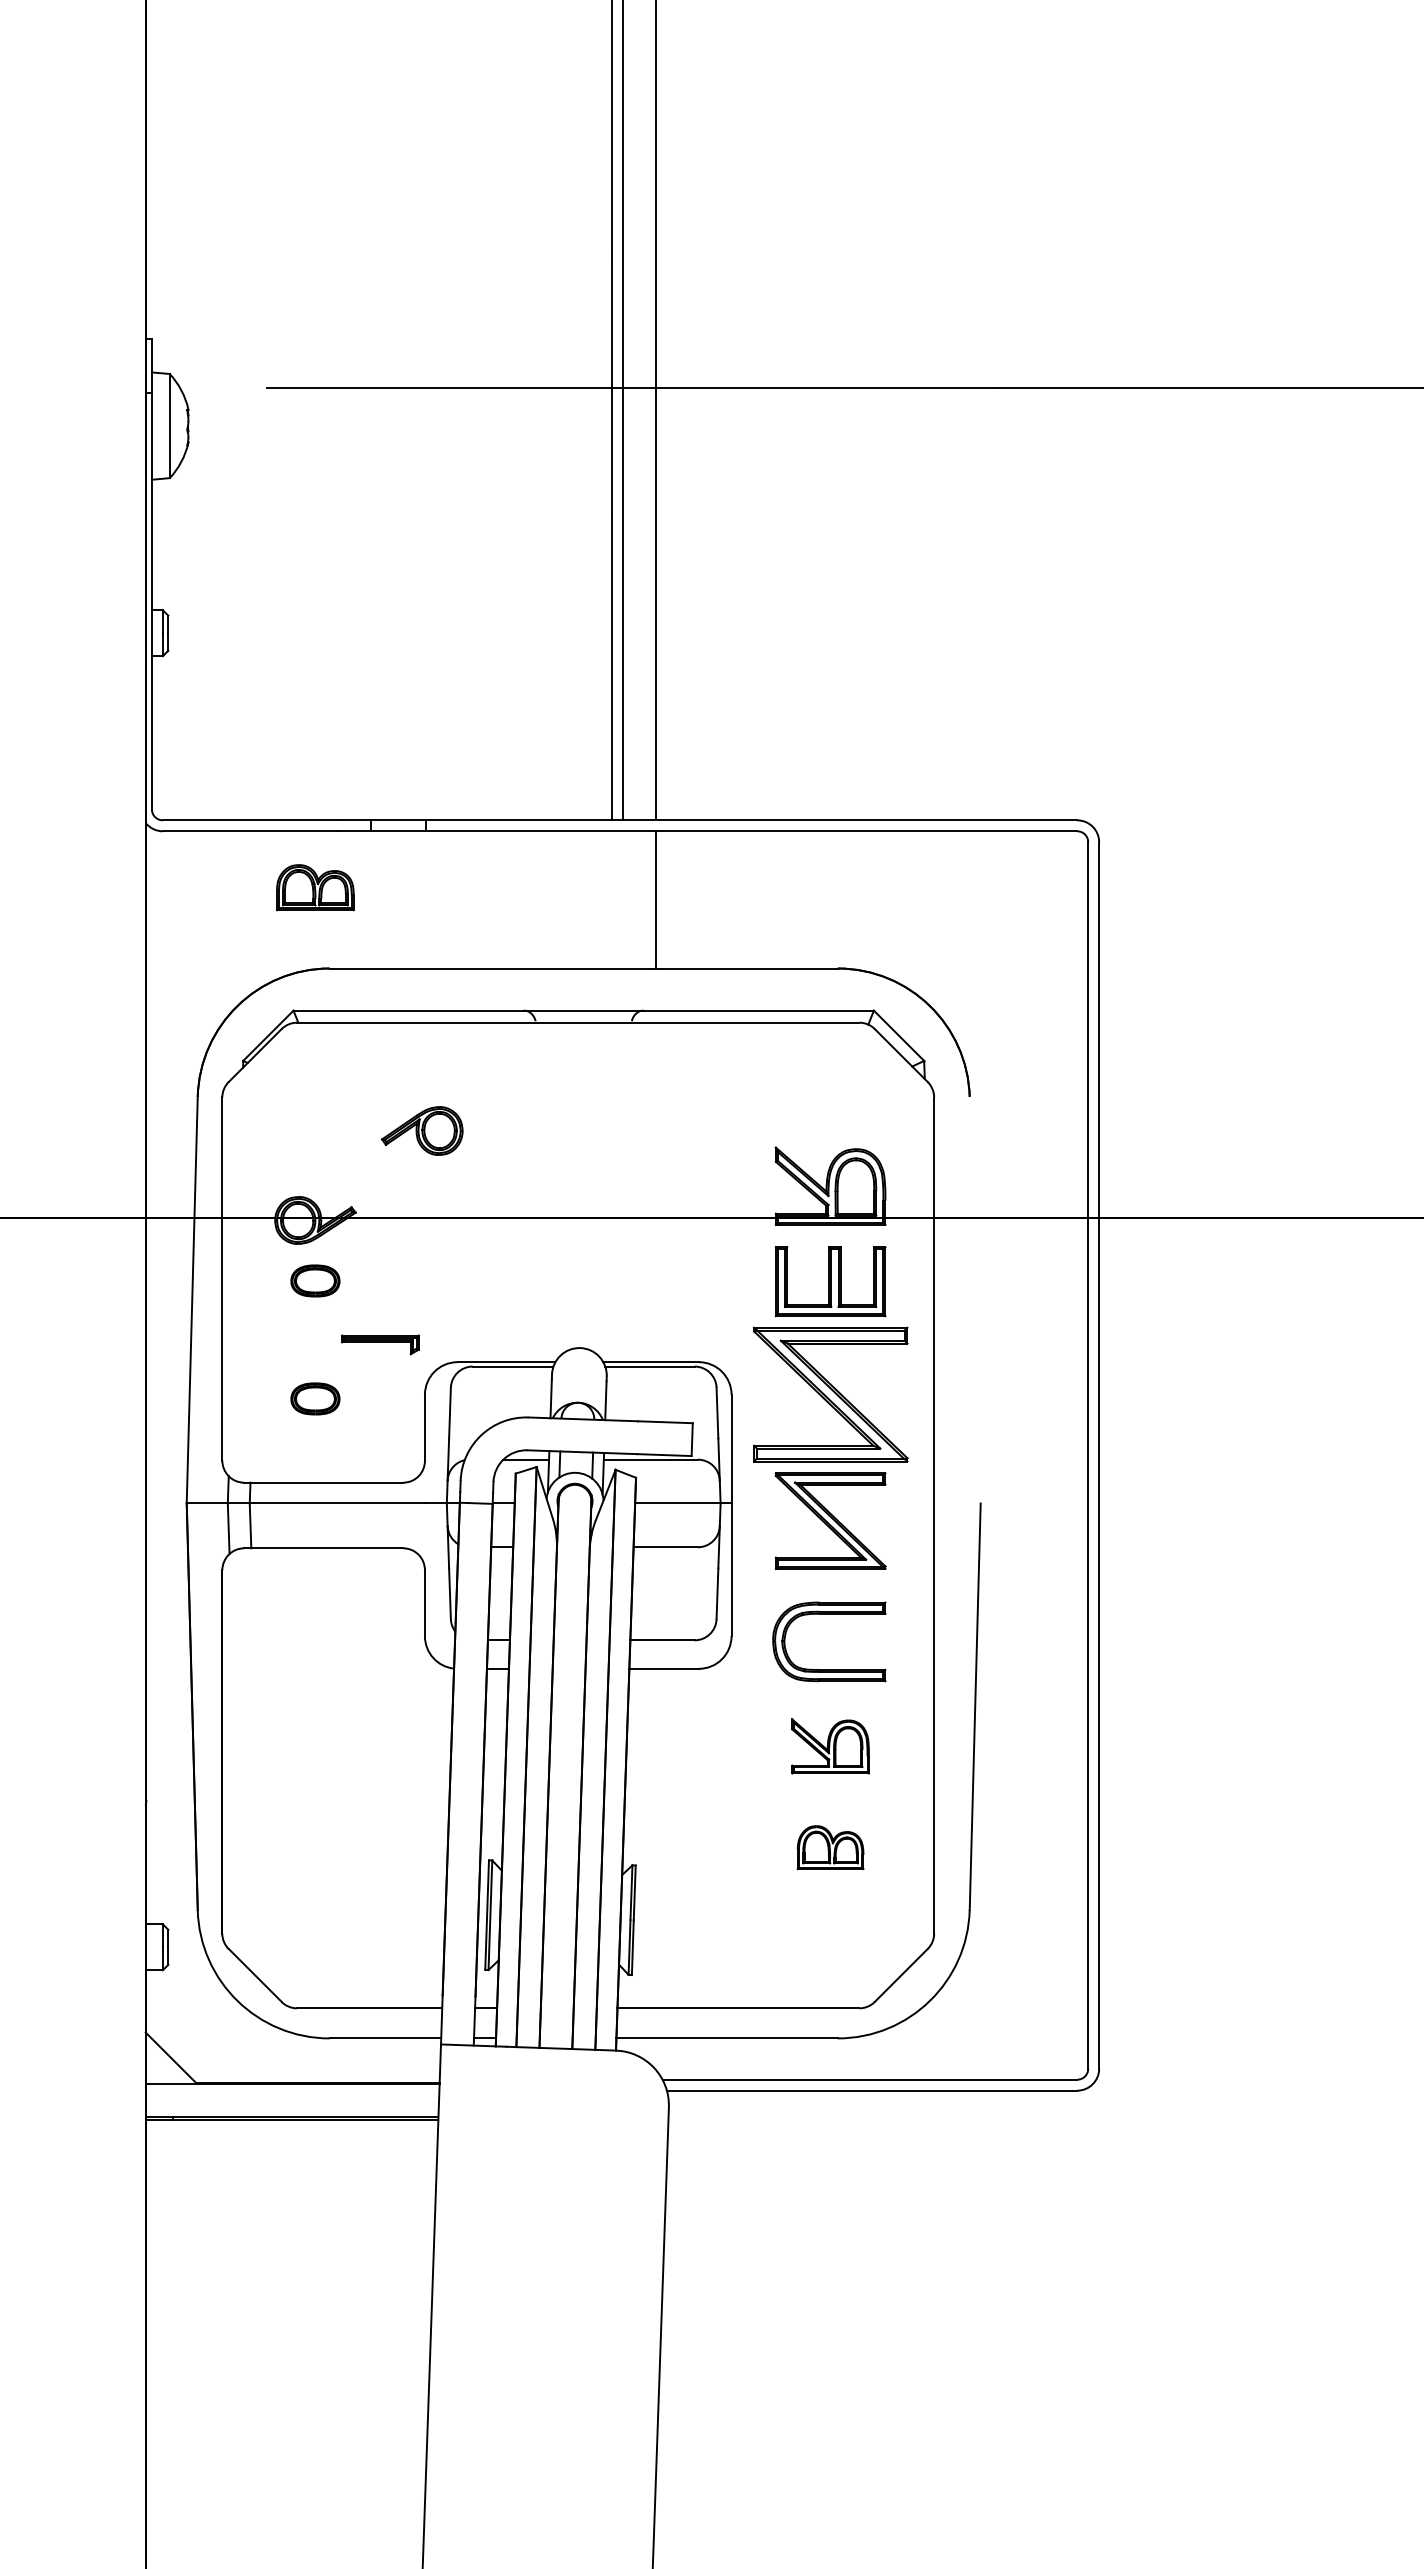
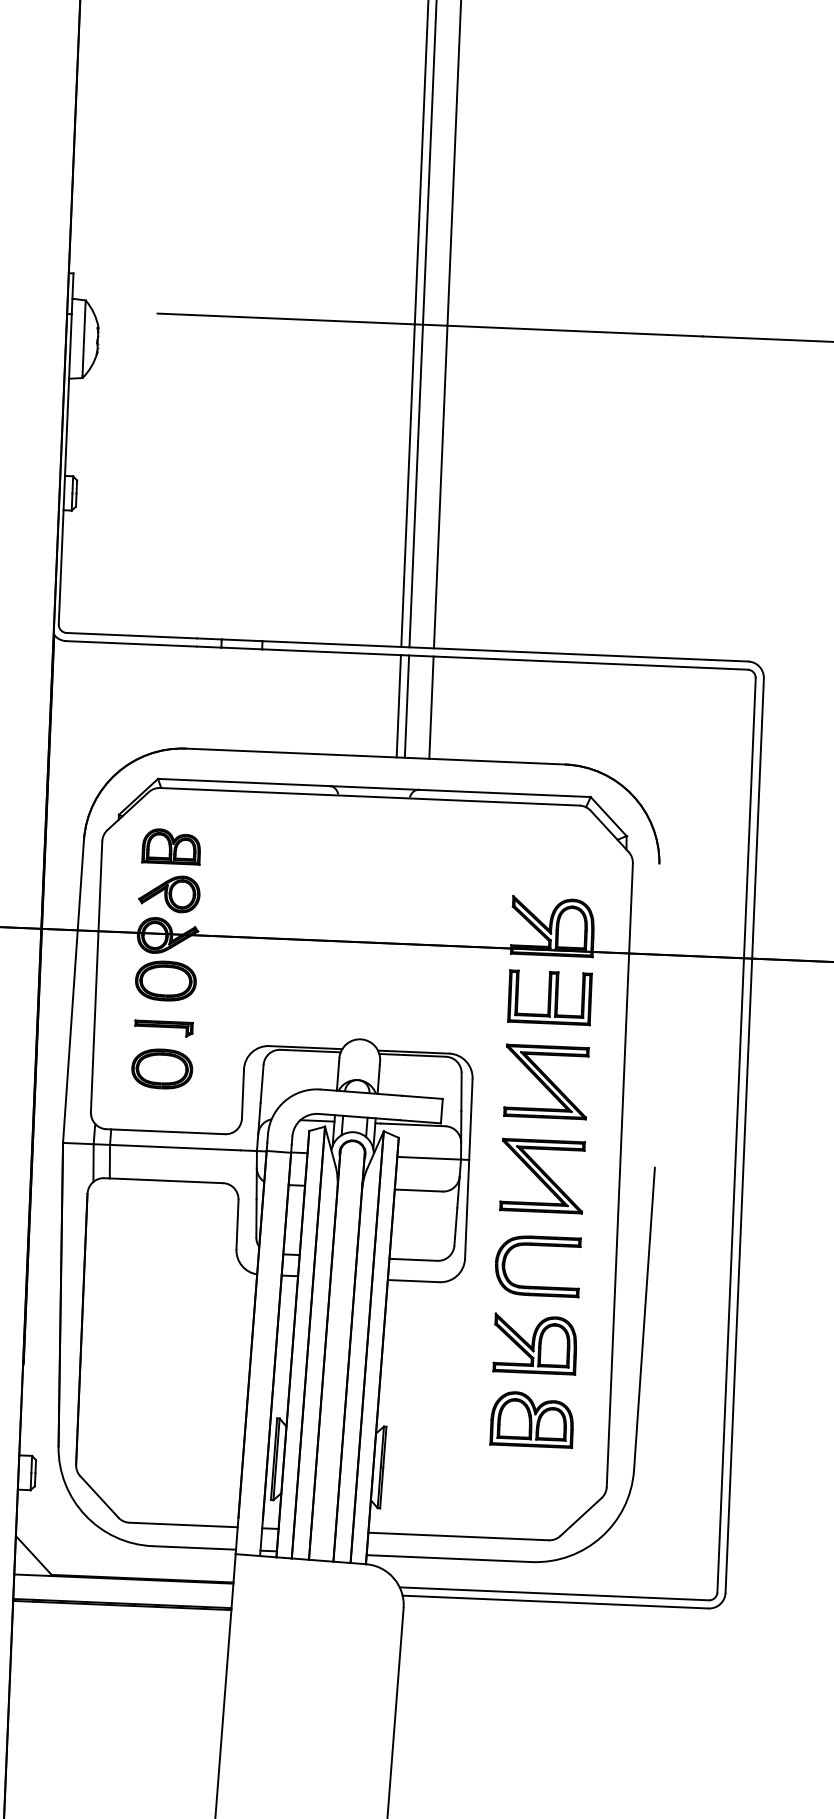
part: (315, 887) -> (171, 846), moved
line: (611, 899) -> (398, 705), added
line: (622, 899) -> (406, 706), added
part: (422, 1130) -> (169, 893), moved
part: (315, 1280) -> (166, 980), size x1.67
part: (380, 1344) -> (164, 1028), moved
part: (830, 1394) -> (546, 1081), size x0.71
part: (315, 1398) -> (162, 1068), size x1.67
part: (830, 1746) -> (535, 1344), size x1.43
part: (830, 1847) -> (532, 1419), size x1.67

